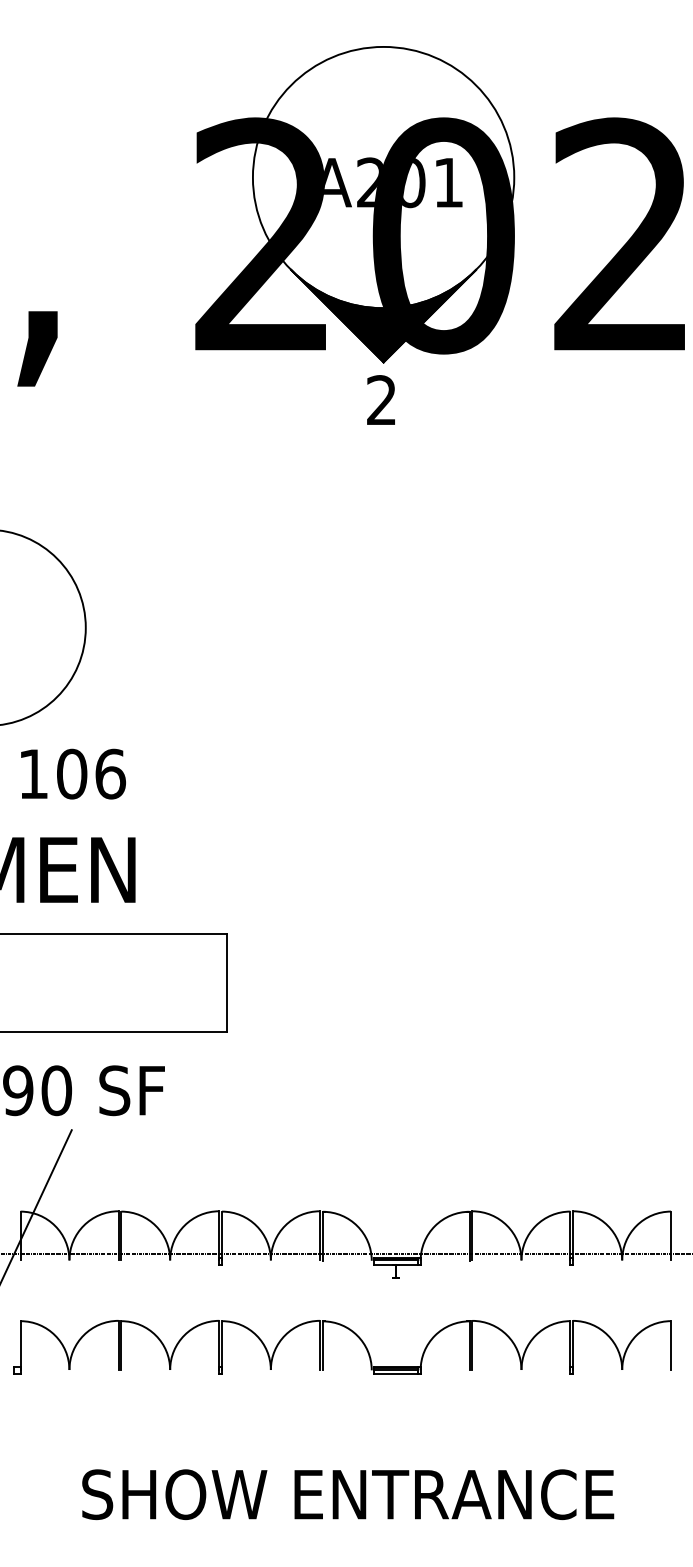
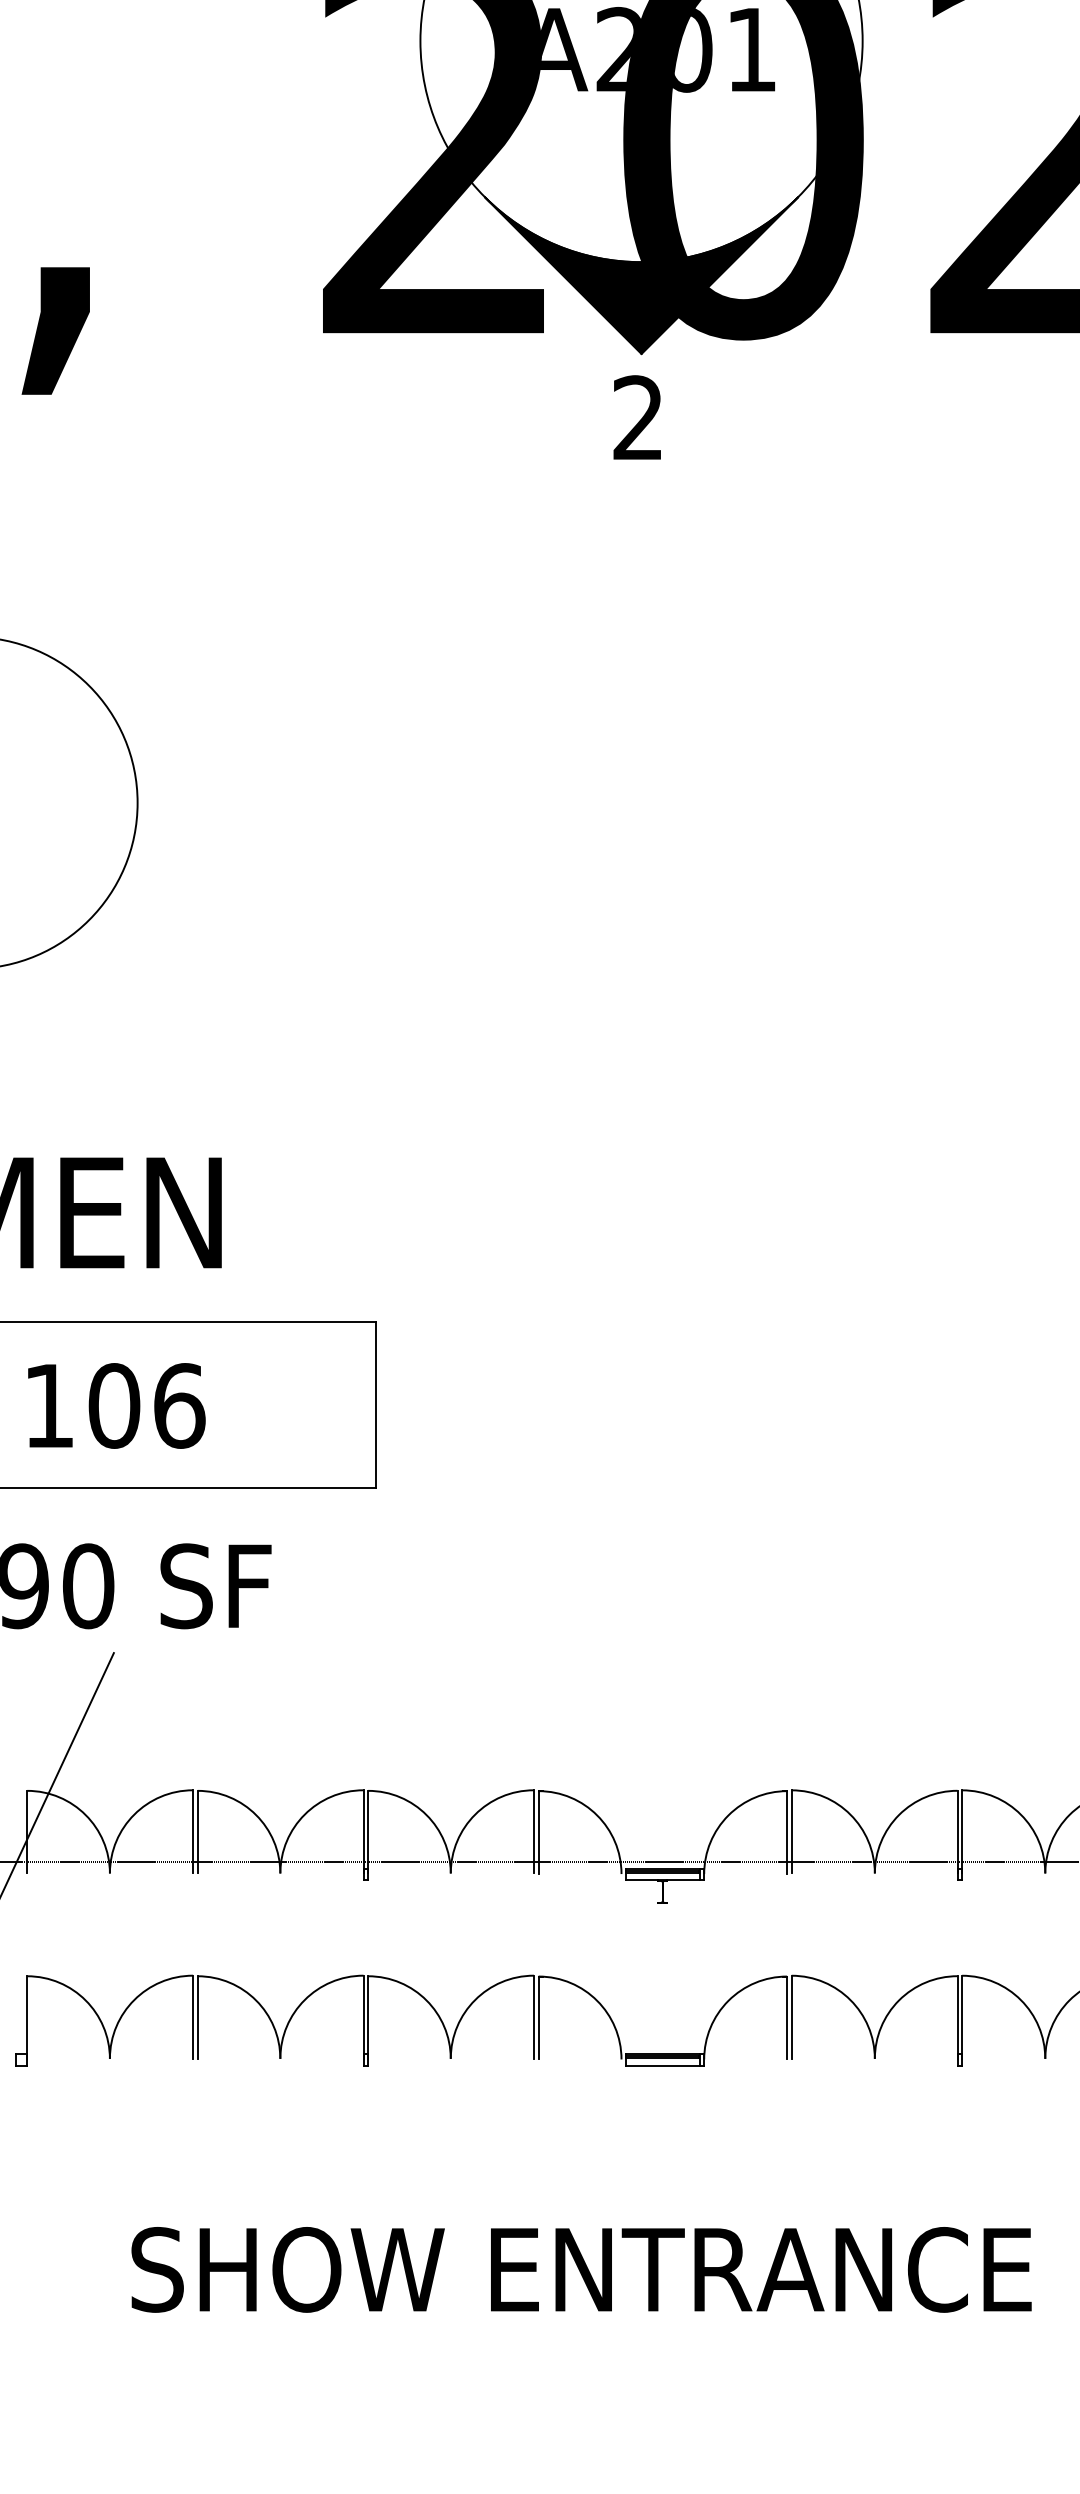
text: (73, 773) -> (116, 1404), moved

